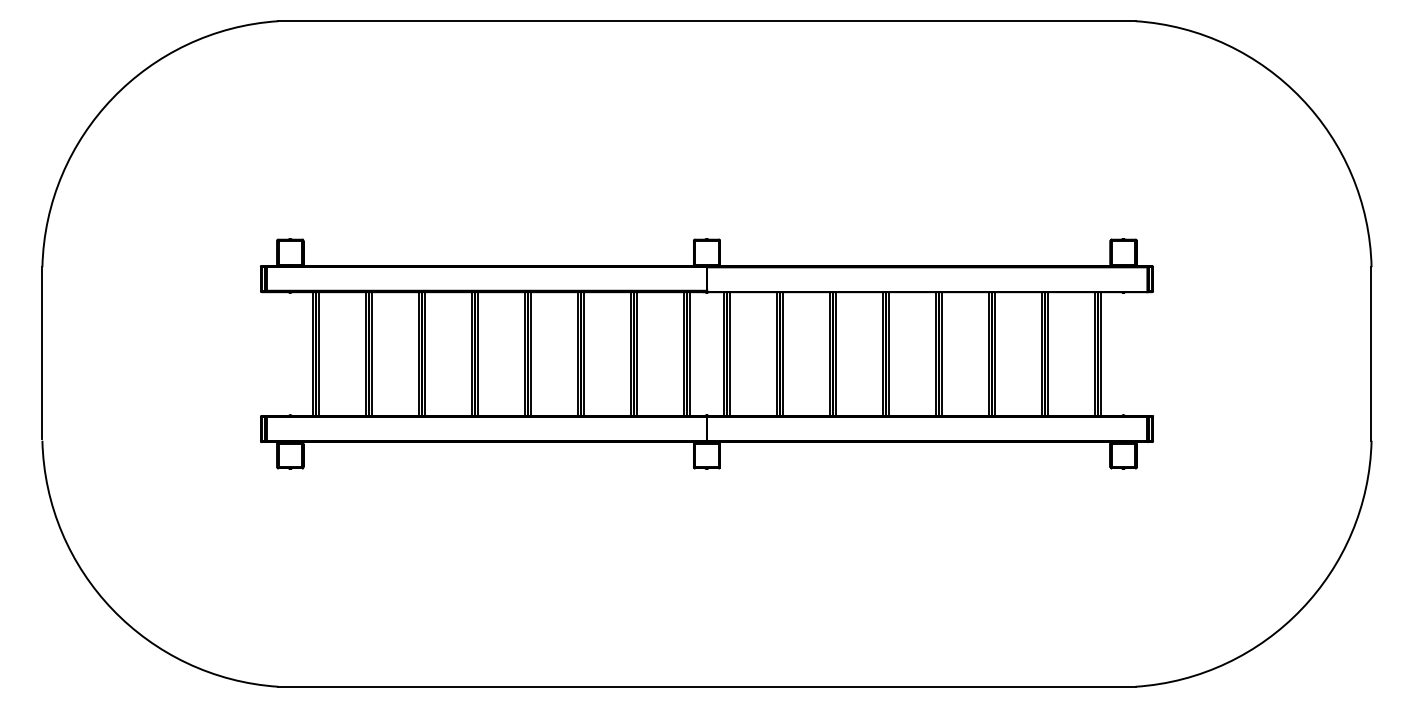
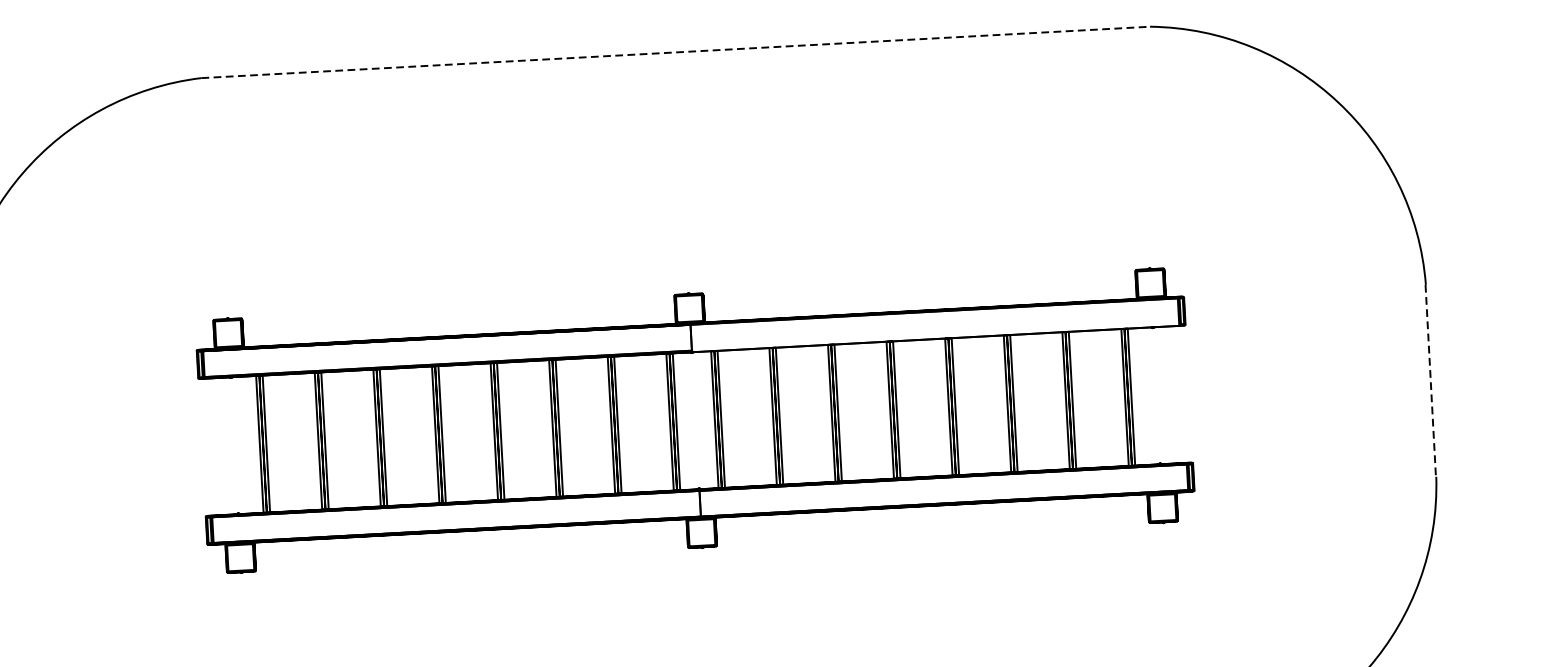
line: (706, 21) -> (675, 52), solid -> dashed
line: (1371, 353) -> (1430, 380), solid -> dashed

